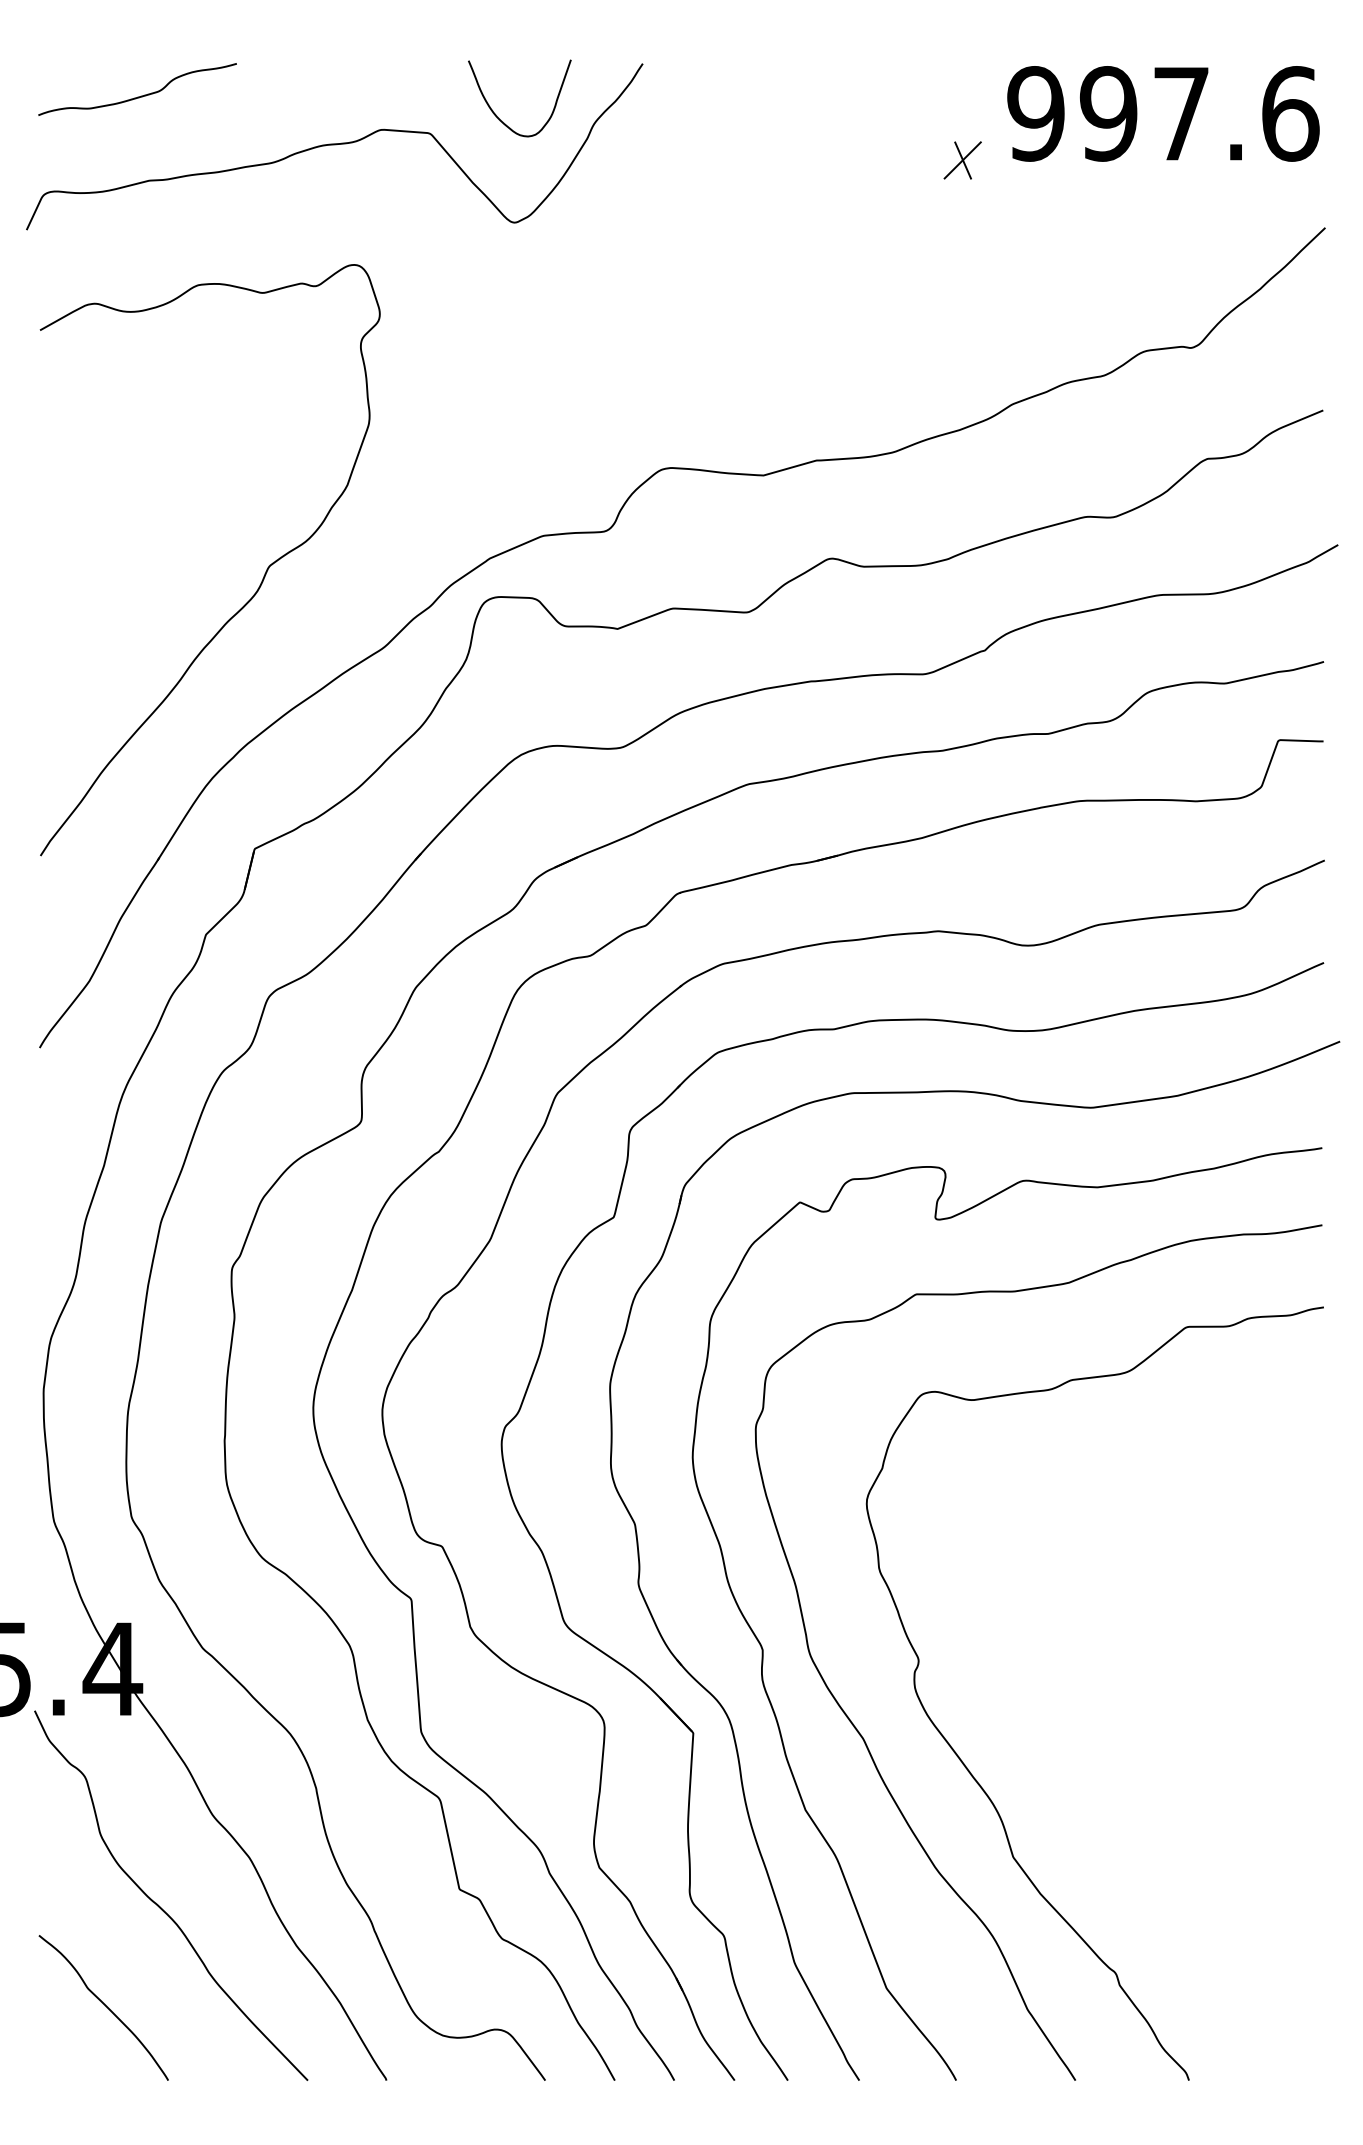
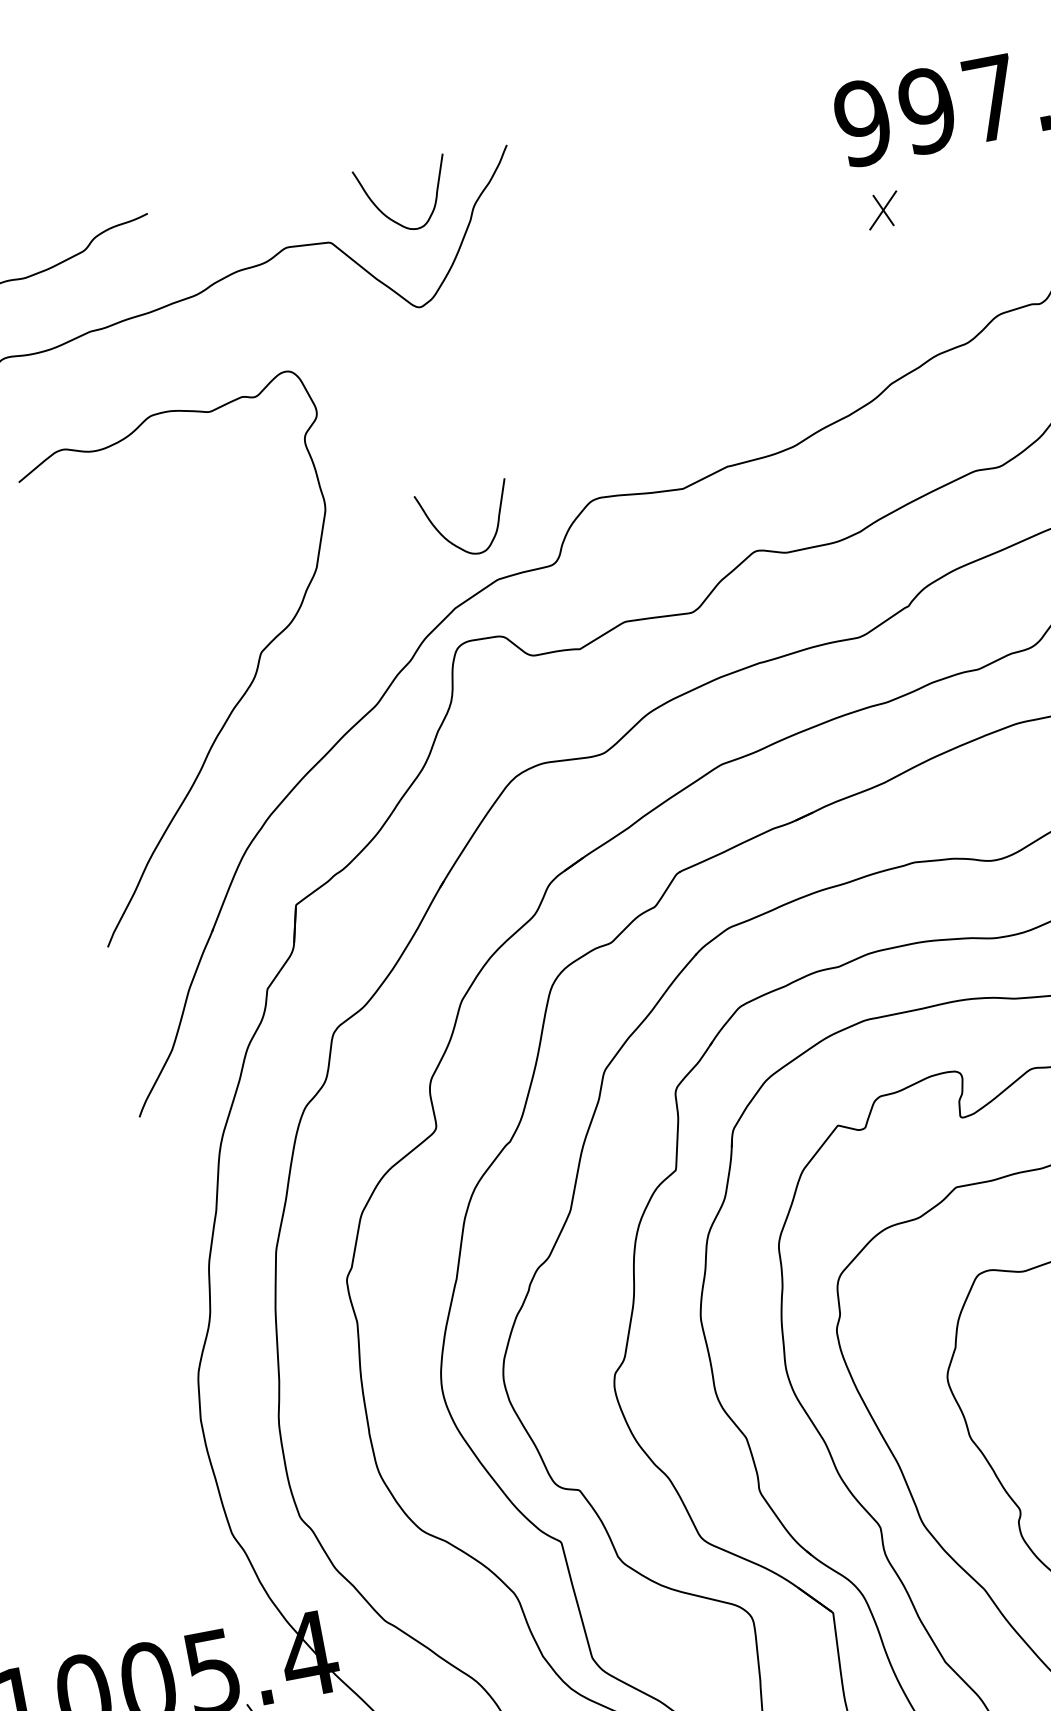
part: (962, 160) -> (882, 210), moved
curve: (496, 481) -> (447, 539), added

